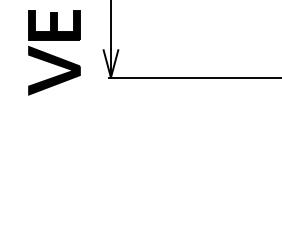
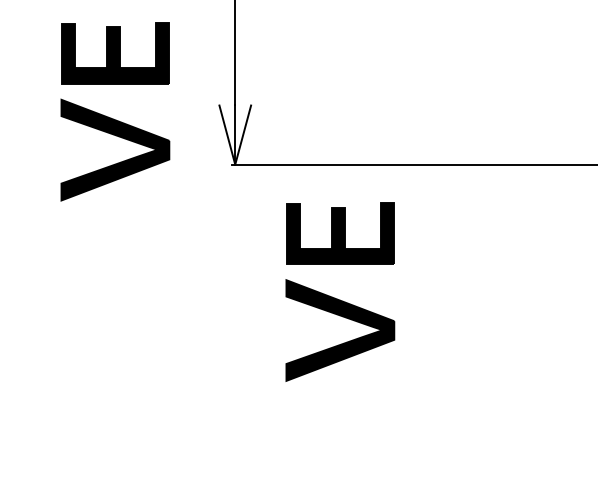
part: (160, 137) -> (340, 291), added

